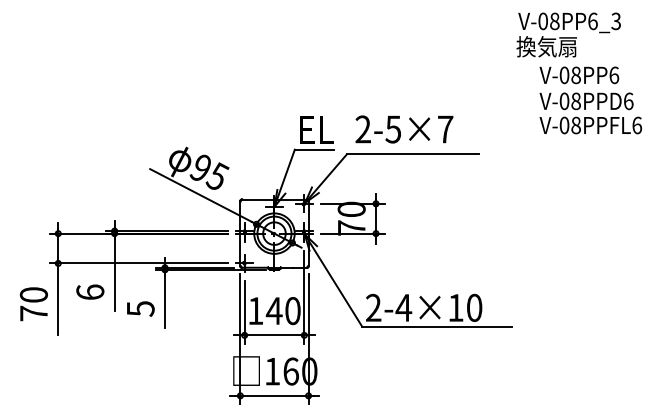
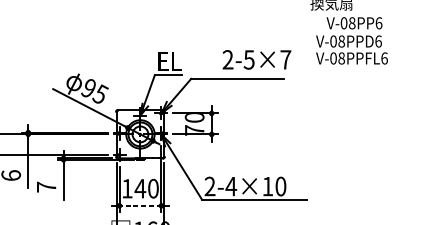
text: (590, 113) -> (351, 50), moved
text: (404, 129) -> (257, 59), moved
text: (140, 308) -> (46, 186), 5 -> 7
line: (274, 335) -> (140, 205), solid -> dashed

